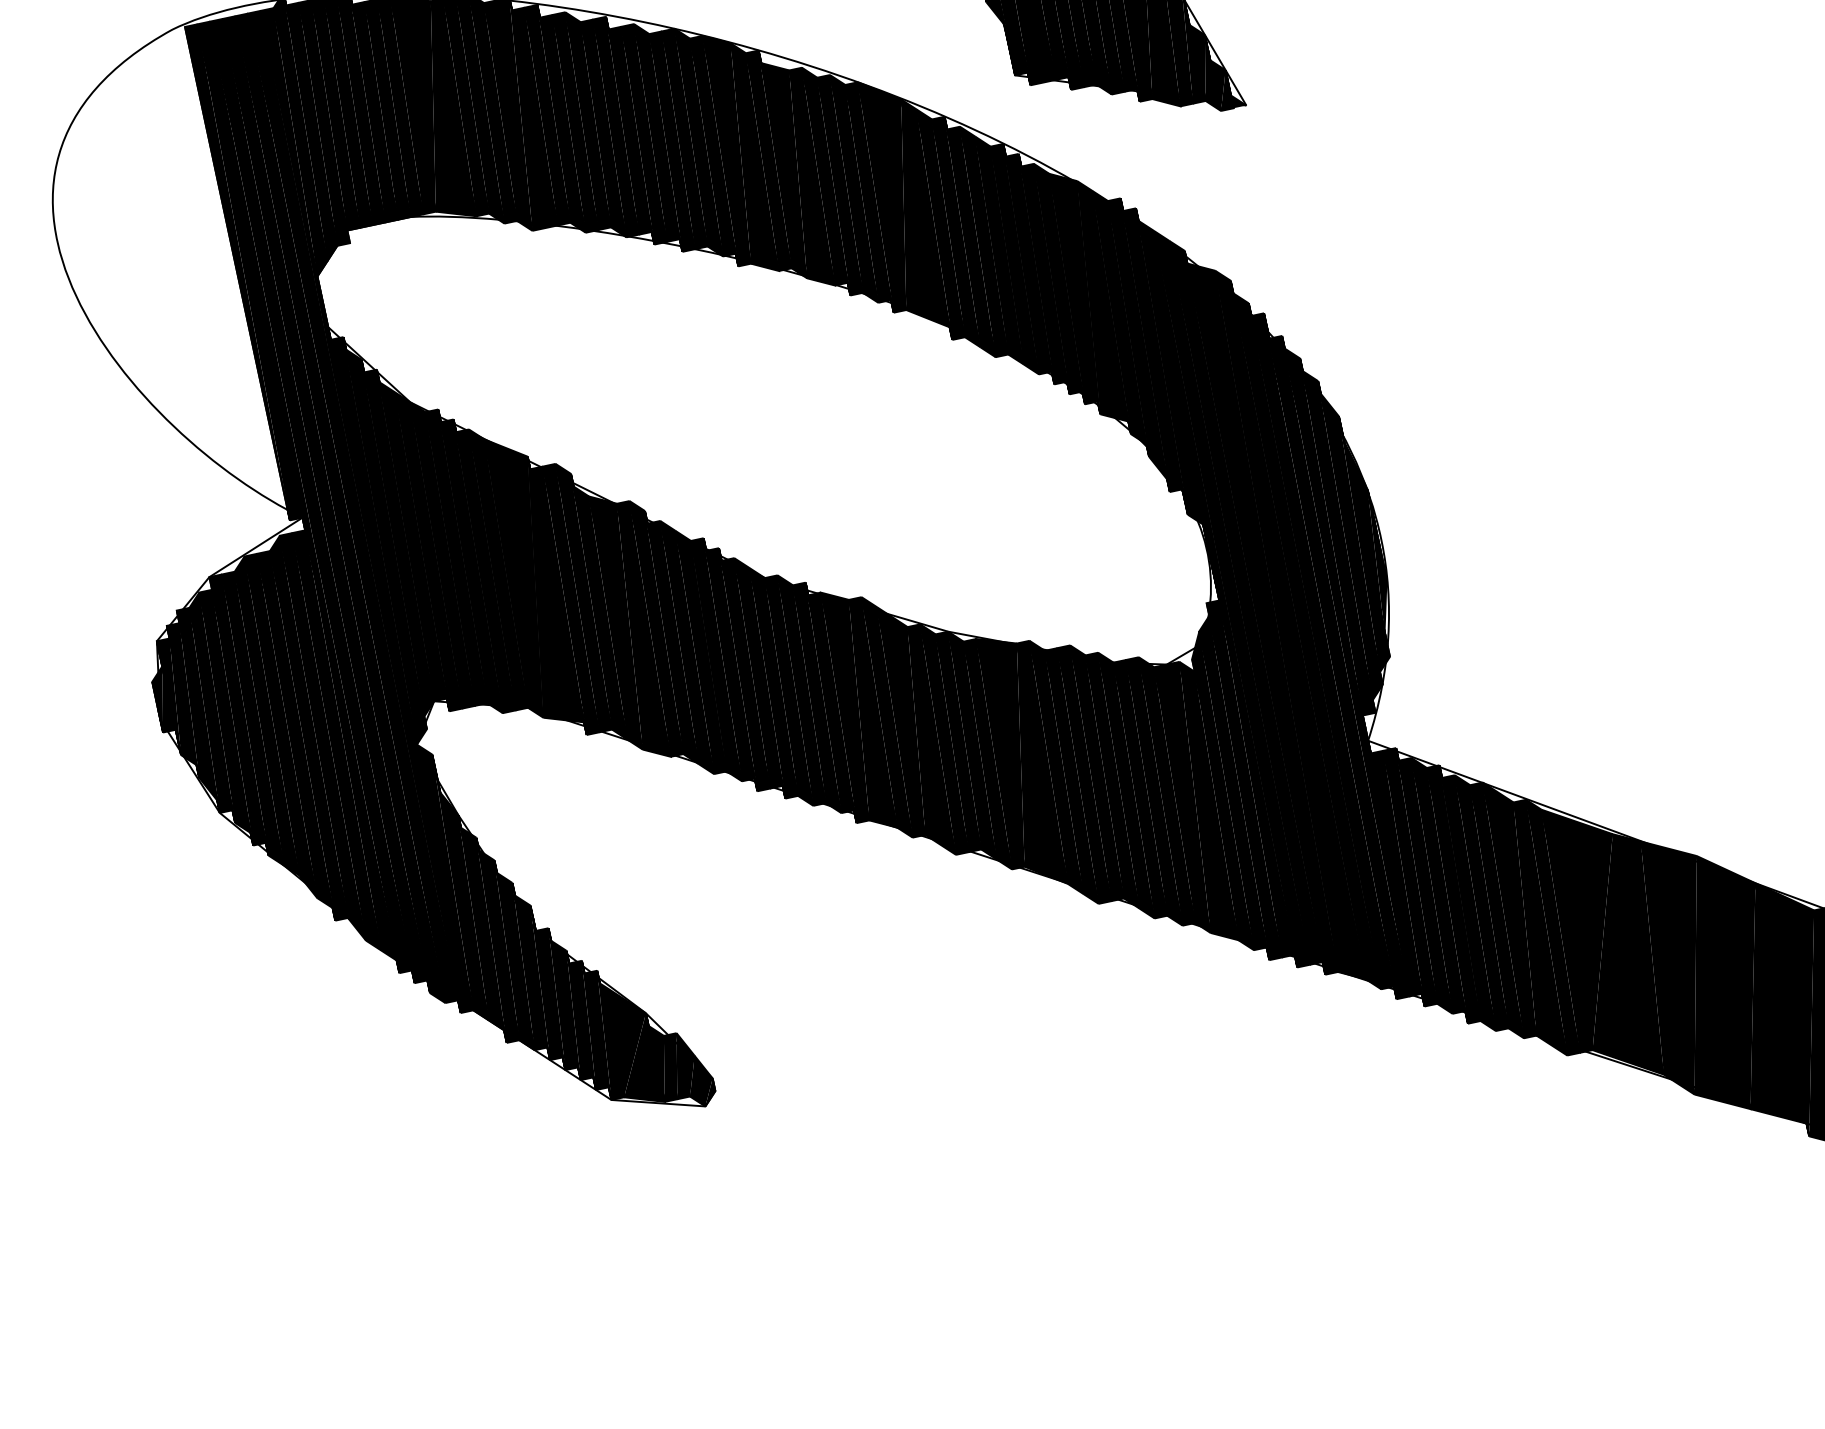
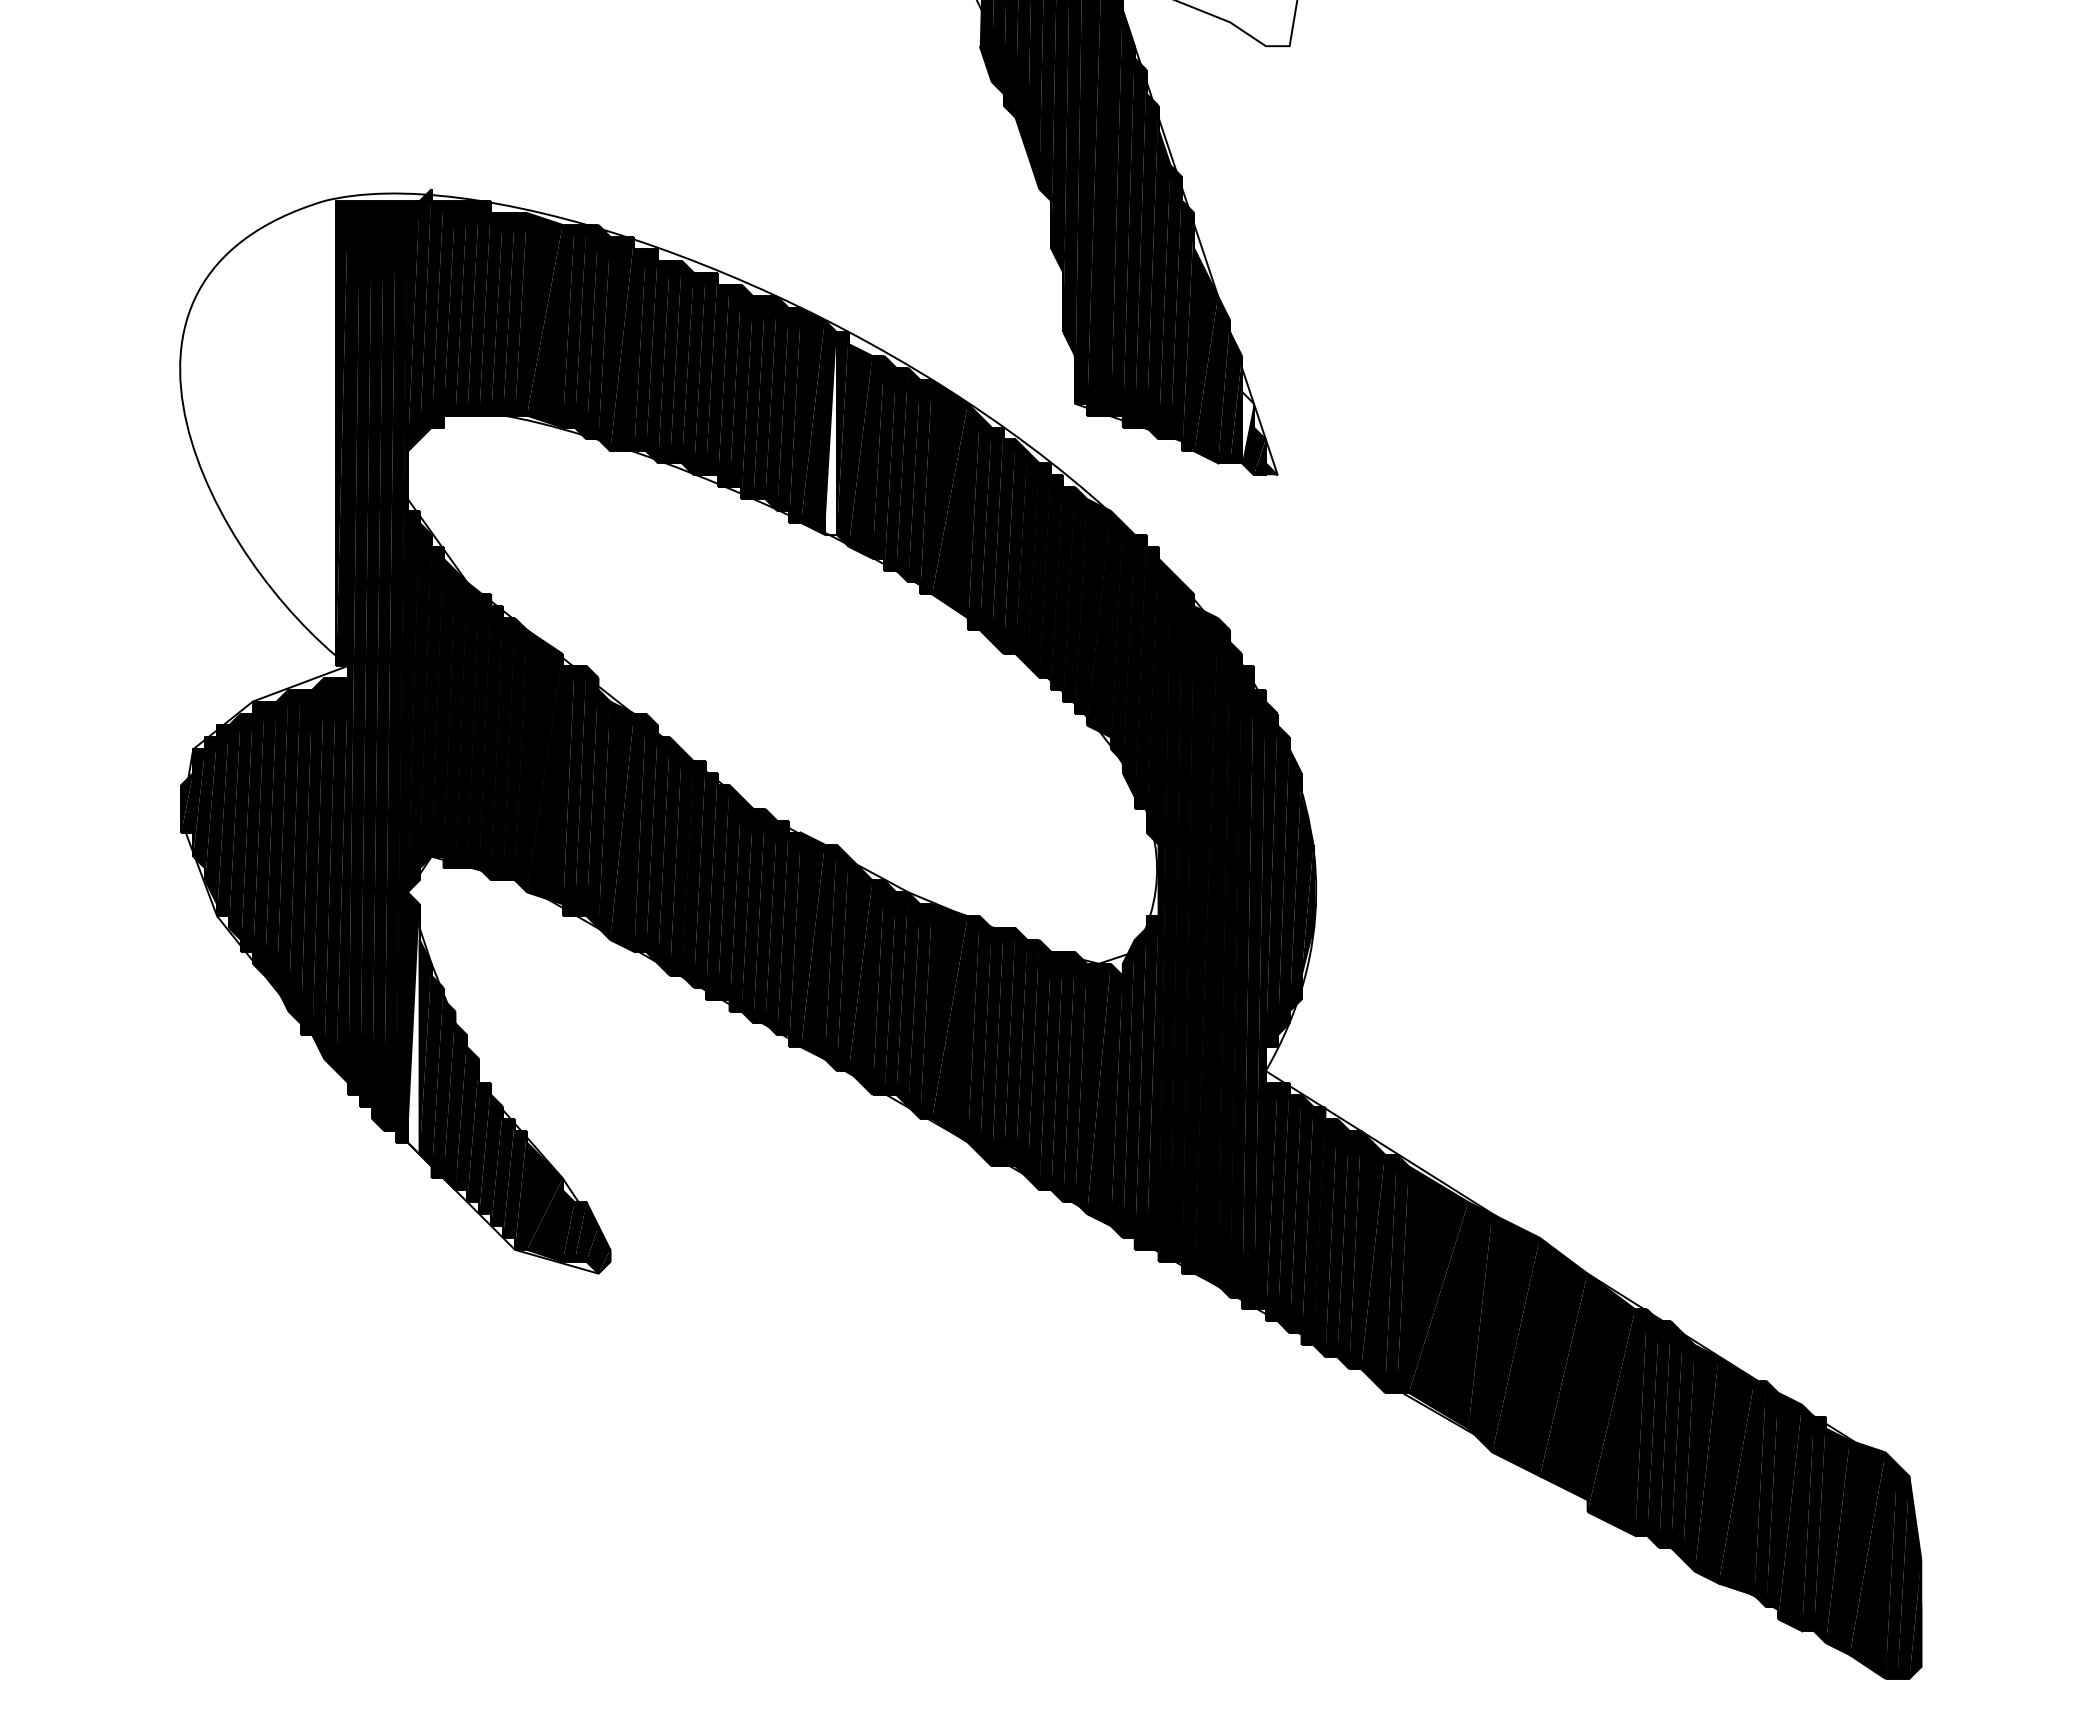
fill: (1203, 61) -> (1247, 427), removed
fill: (762, 162) -> (830, 433), removed
fill: (453, 888) -> (413, 1029), removed

